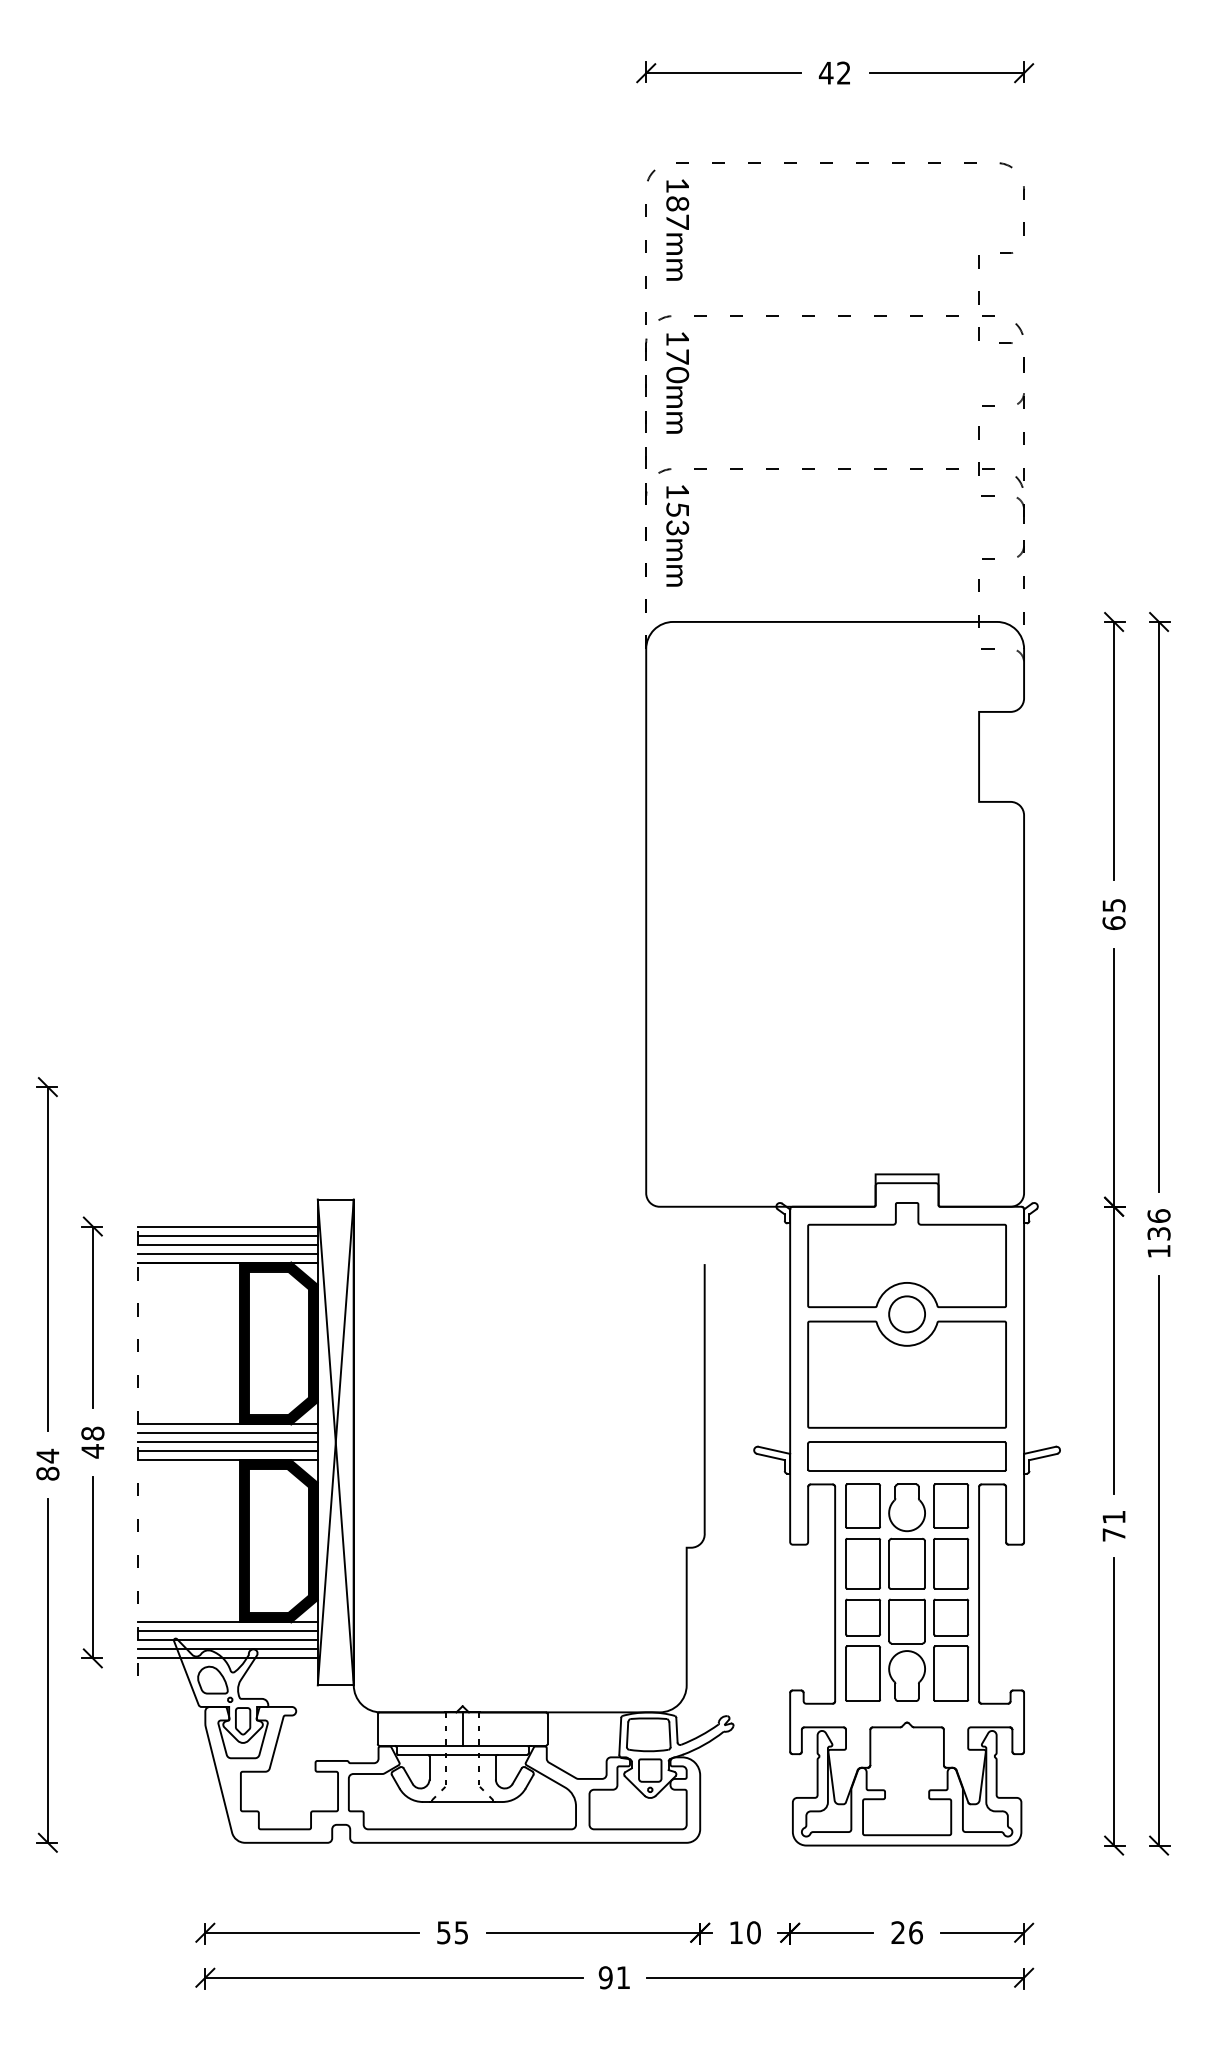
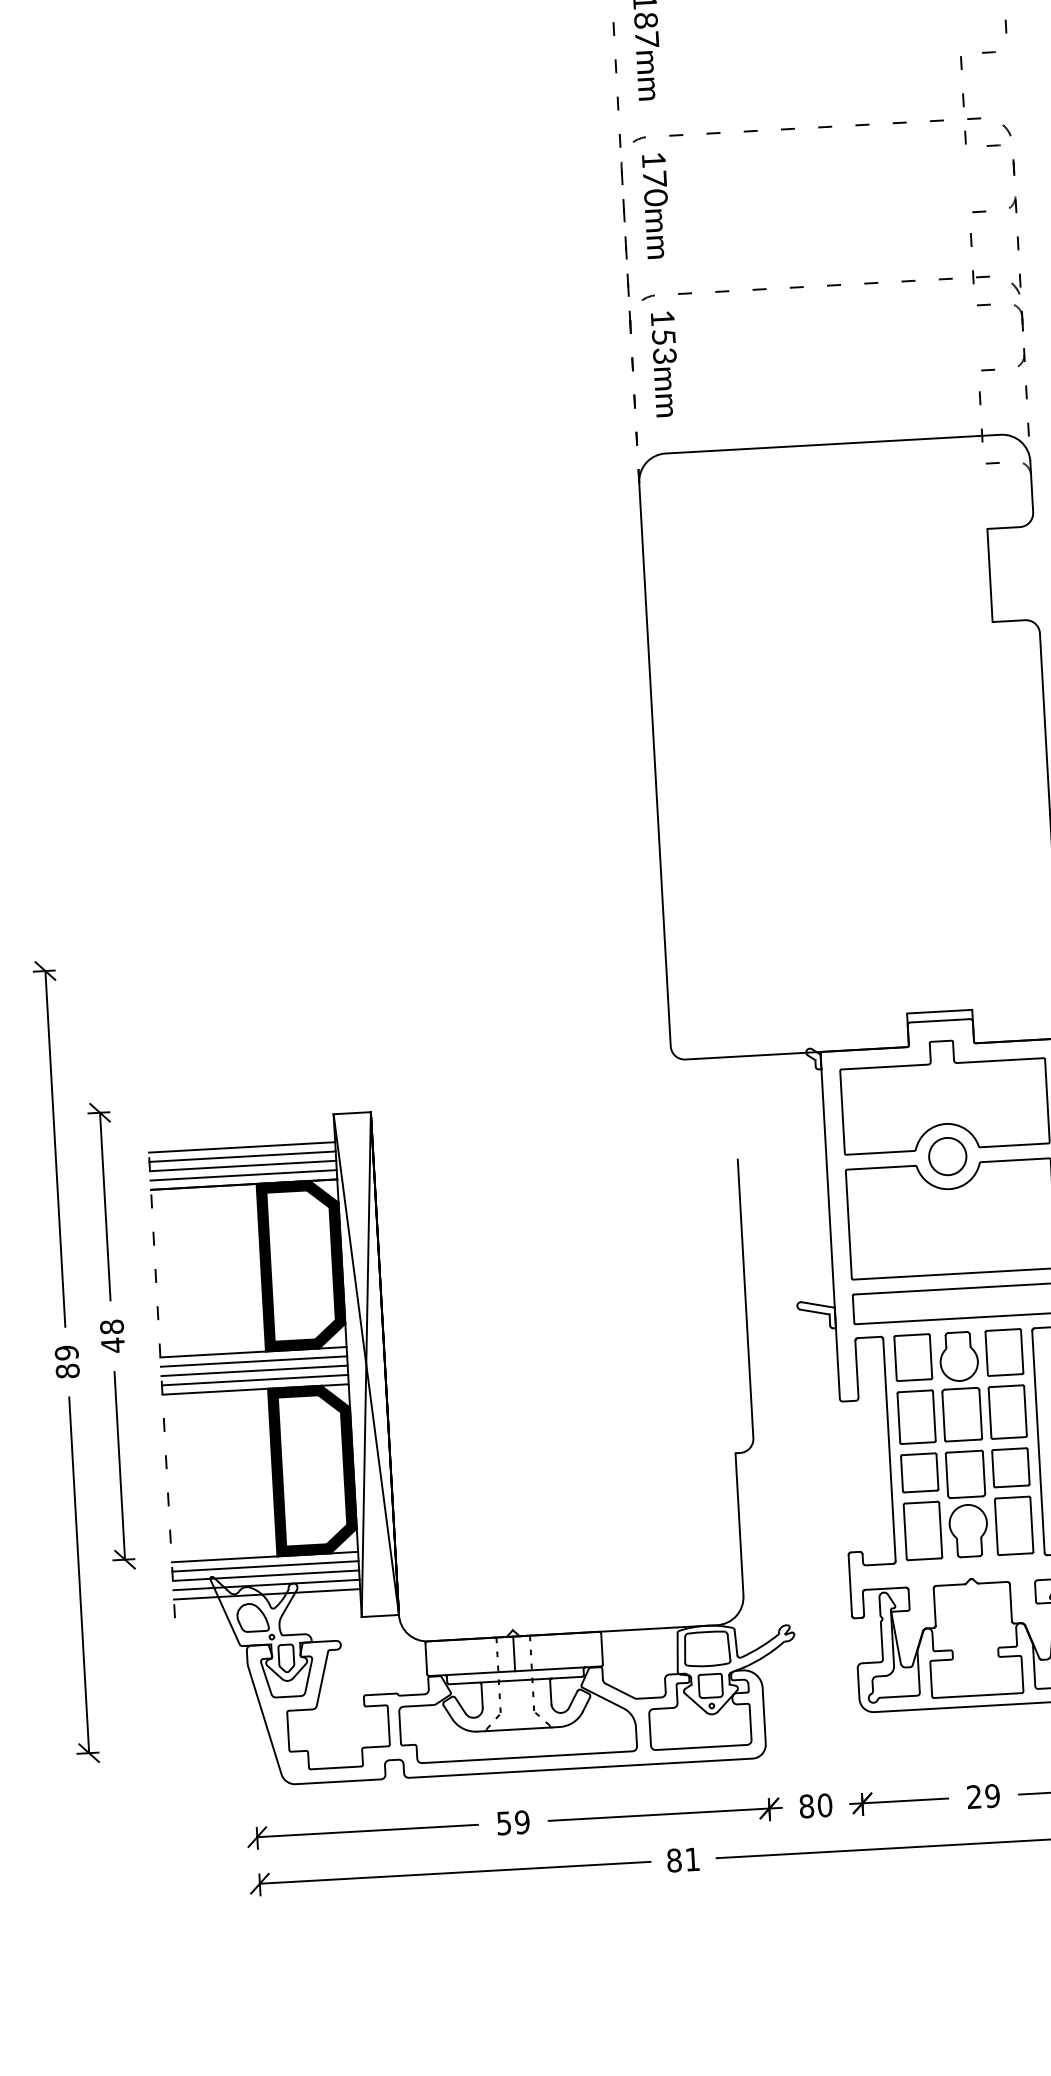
text: (47, 1455) -> (66, 1352), 84 -> 89
part: (354, 1520) -> (390, 1444), moved
text: (461, 1932) -> (522, 1822), 55 -> 59
text: (736, 1932) -> (806, 1806), 10 -> 80
text: (915, 1932) -> (992, 1795), 26 -> 29
text: (605, 1977) -> (673, 1860), 91 -> 81

